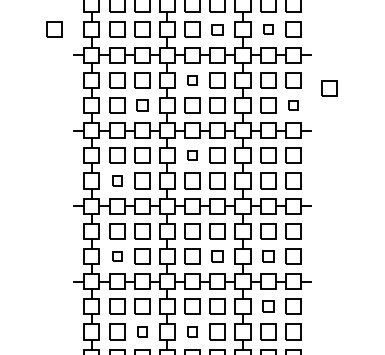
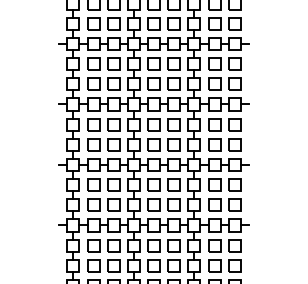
part: (54, 29) -> (43, 23), removed
part: (217, 29) -> (174, 23), size x1.43
part: (268, 29) -> (214, 23), size x1.67
part: (192, 80) -> (154, 64), size x1.67
part: (329, 88) -> (263, 70), removed
part: (142, 105) -> (113, 84), size x1.43
part: (293, 105) -> (234, 84), size x1.67
part: (192, 155) -> (154, 124), size x1.67
part: (117, 180) -> (93, 144), size x1.67
part: (117, 256) -> (93, 205), size x1.67
part: (217, 256) -> (174, 205), size x1.43
part: (268, 256) -> (214, 205), size x1.43
part: (268, 306) -> (214, 245), size x1.43
part: (142, 331) -> (113, 265), size x1.67
part: (192, 331) -> (154, 265), size x1.67

